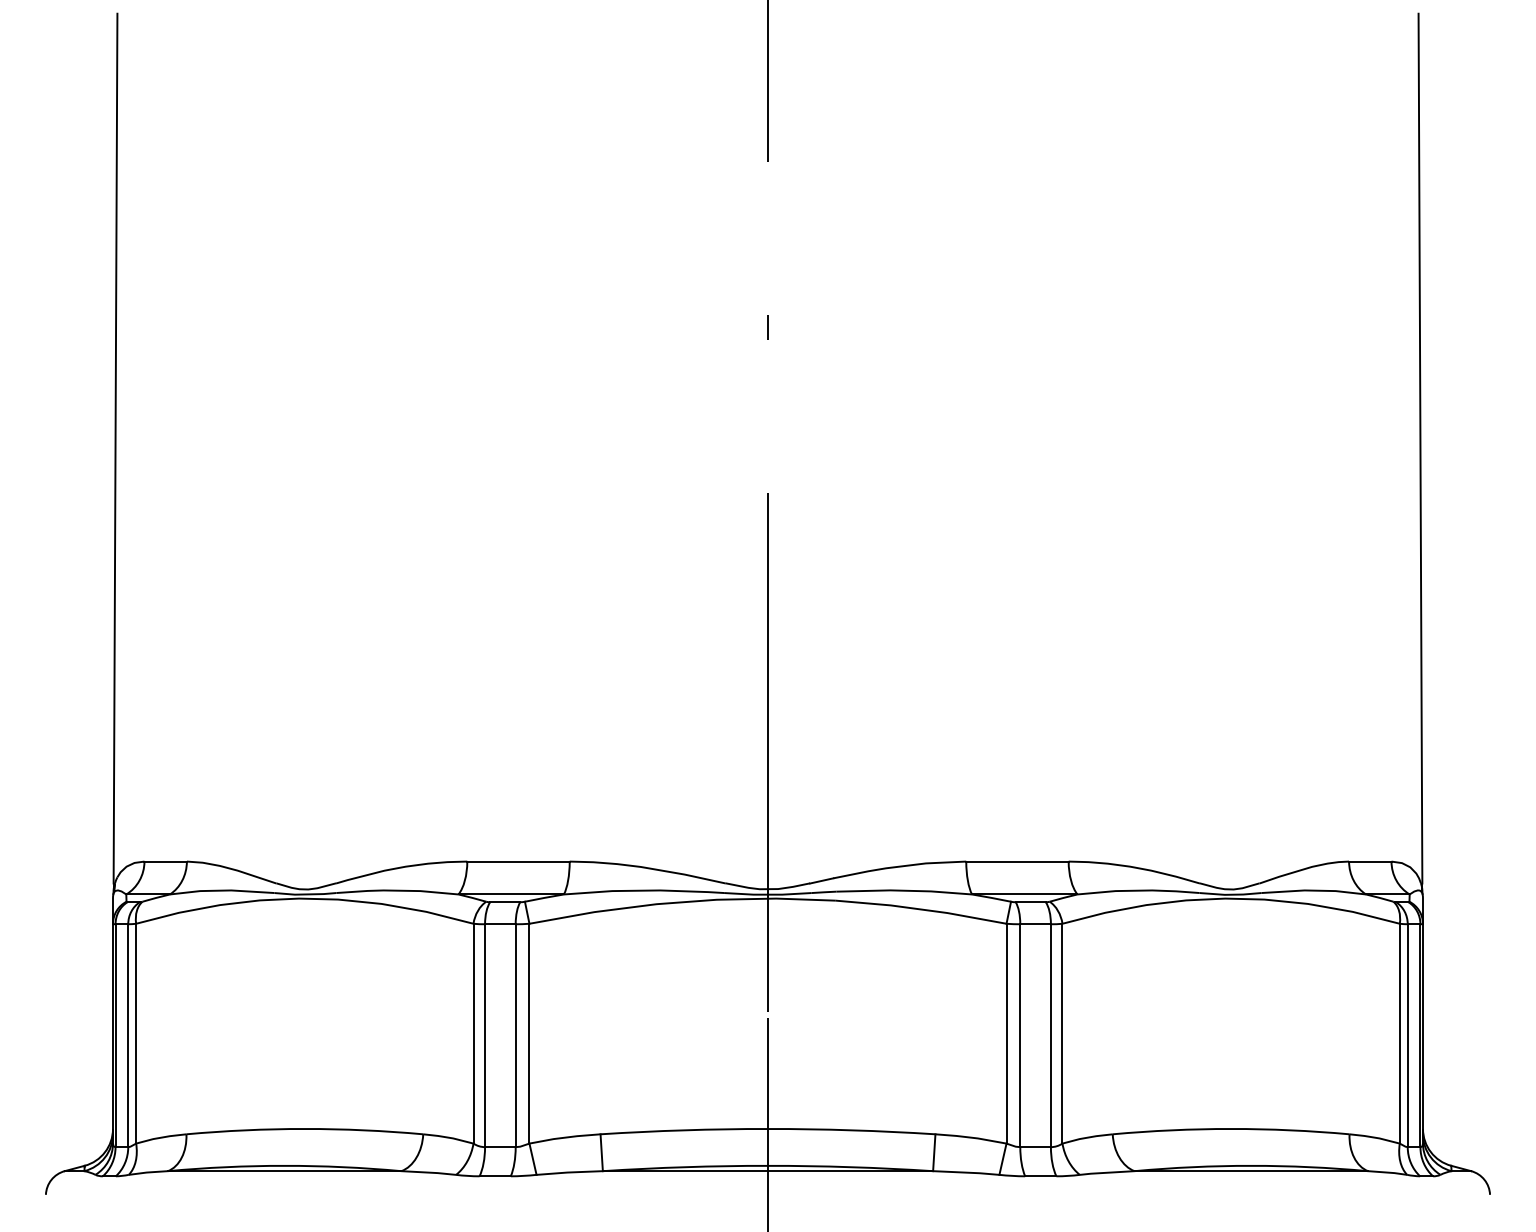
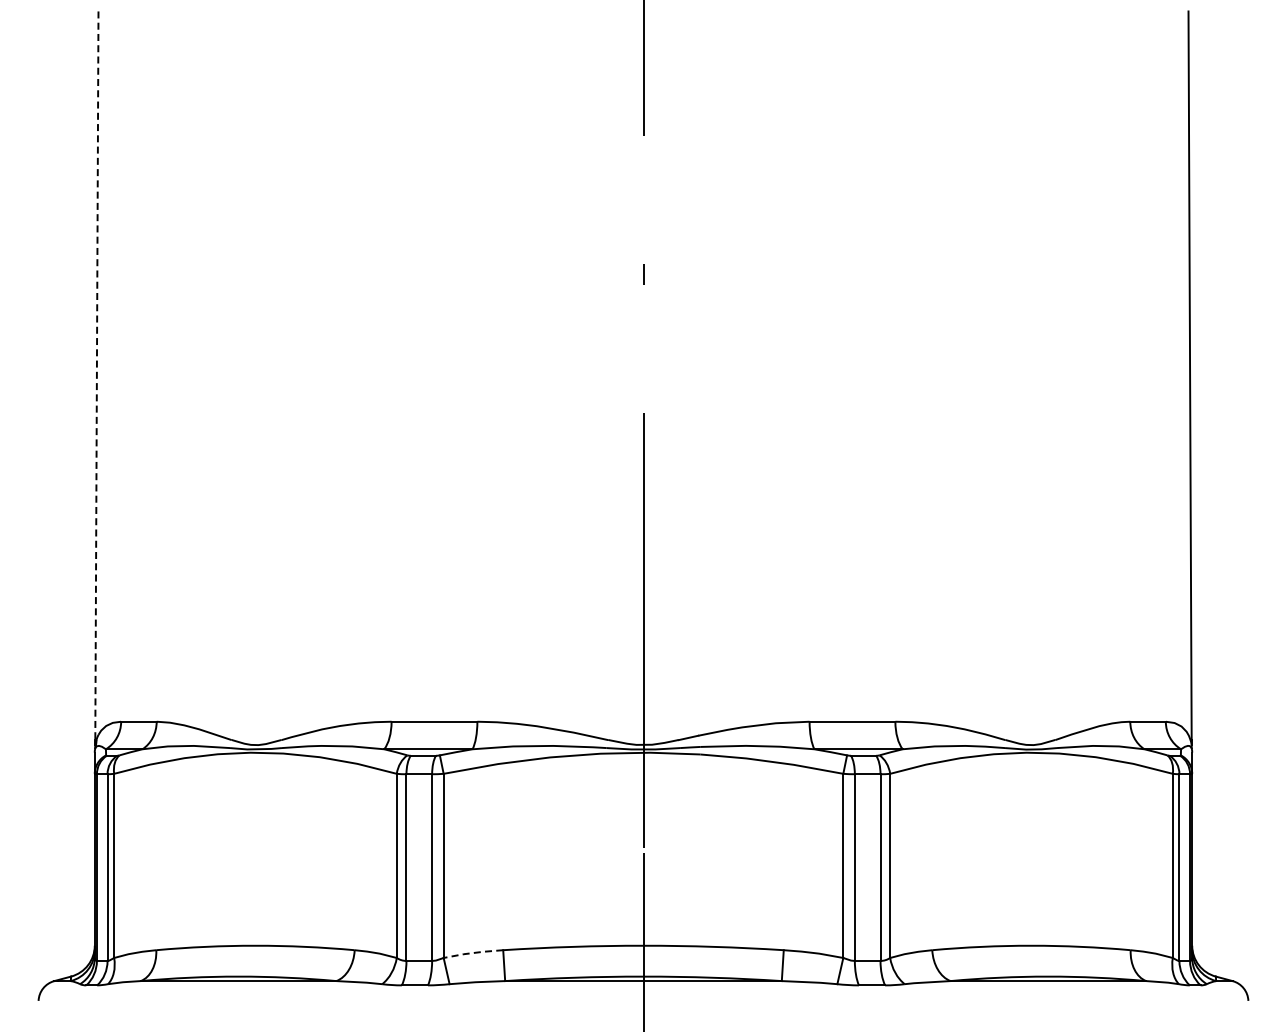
line: (115, 449) -> (96, 376), solid -> dashed
line: (563, 1138) -> (472, 953), solid -> dashed

